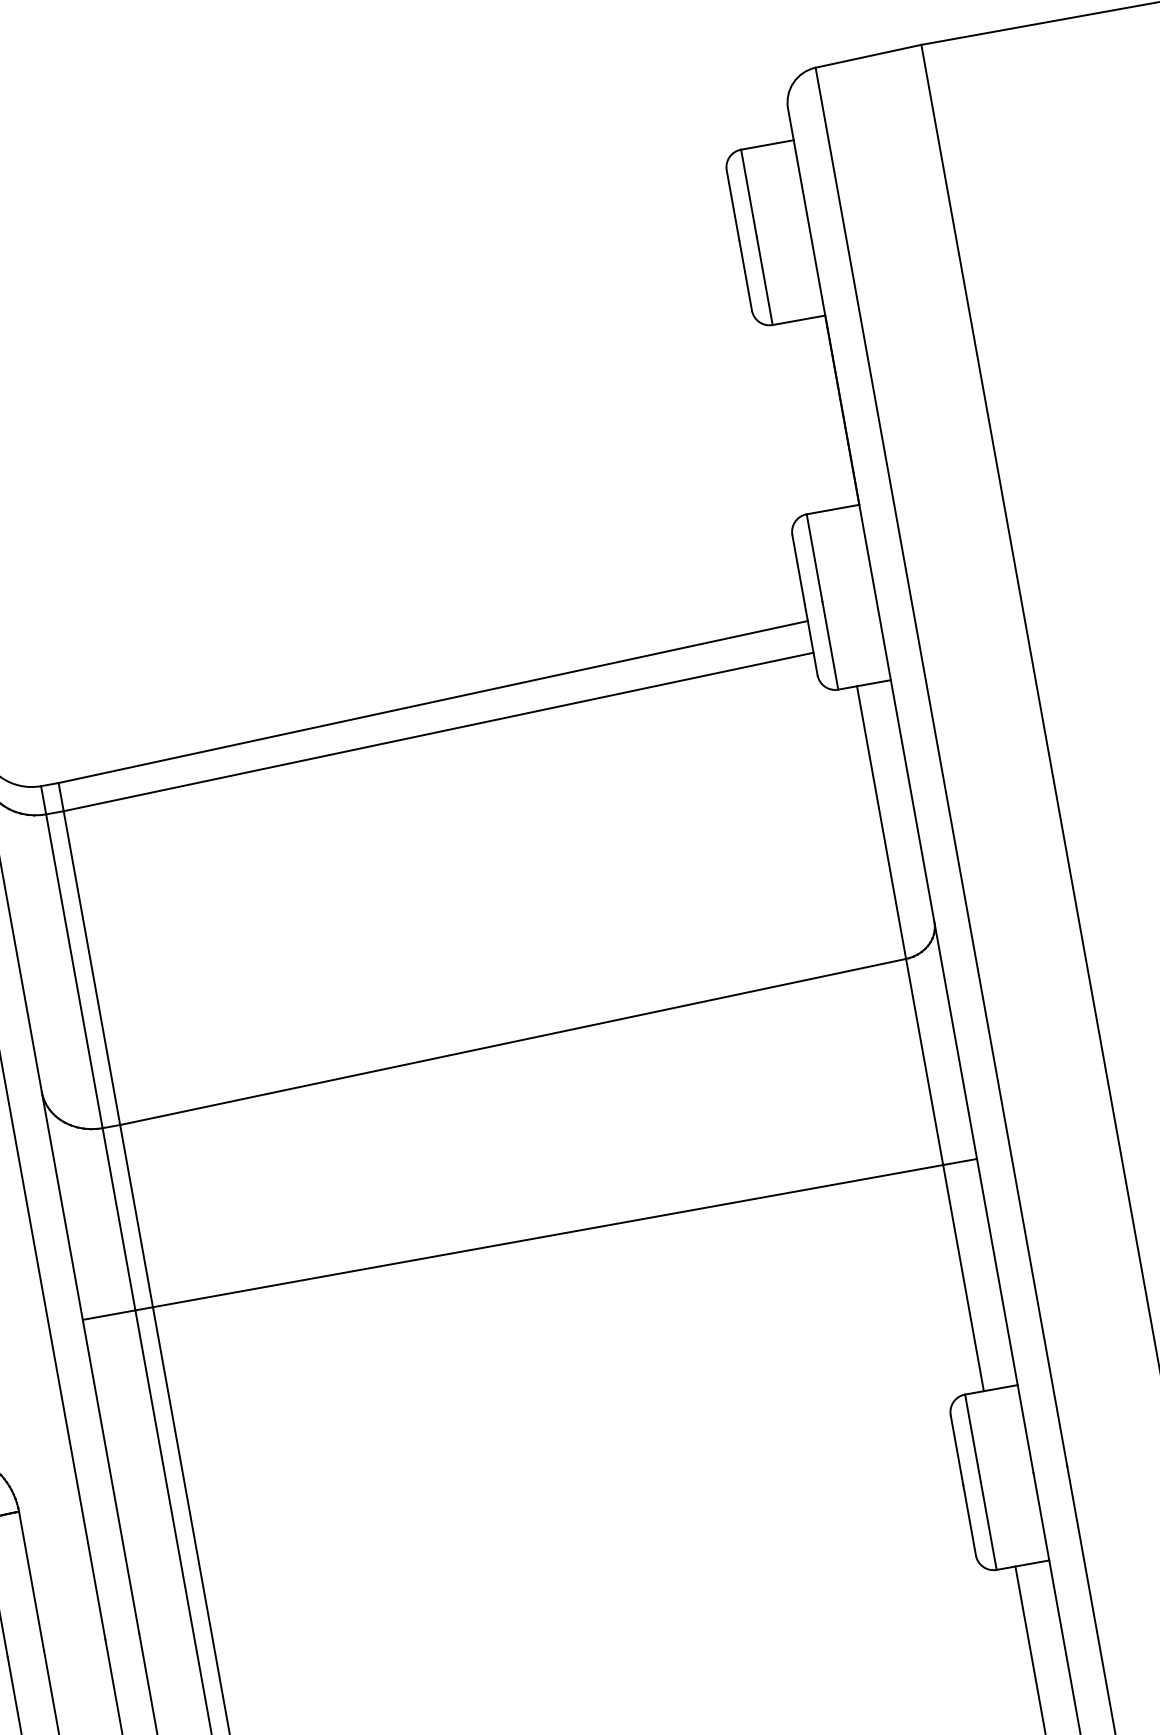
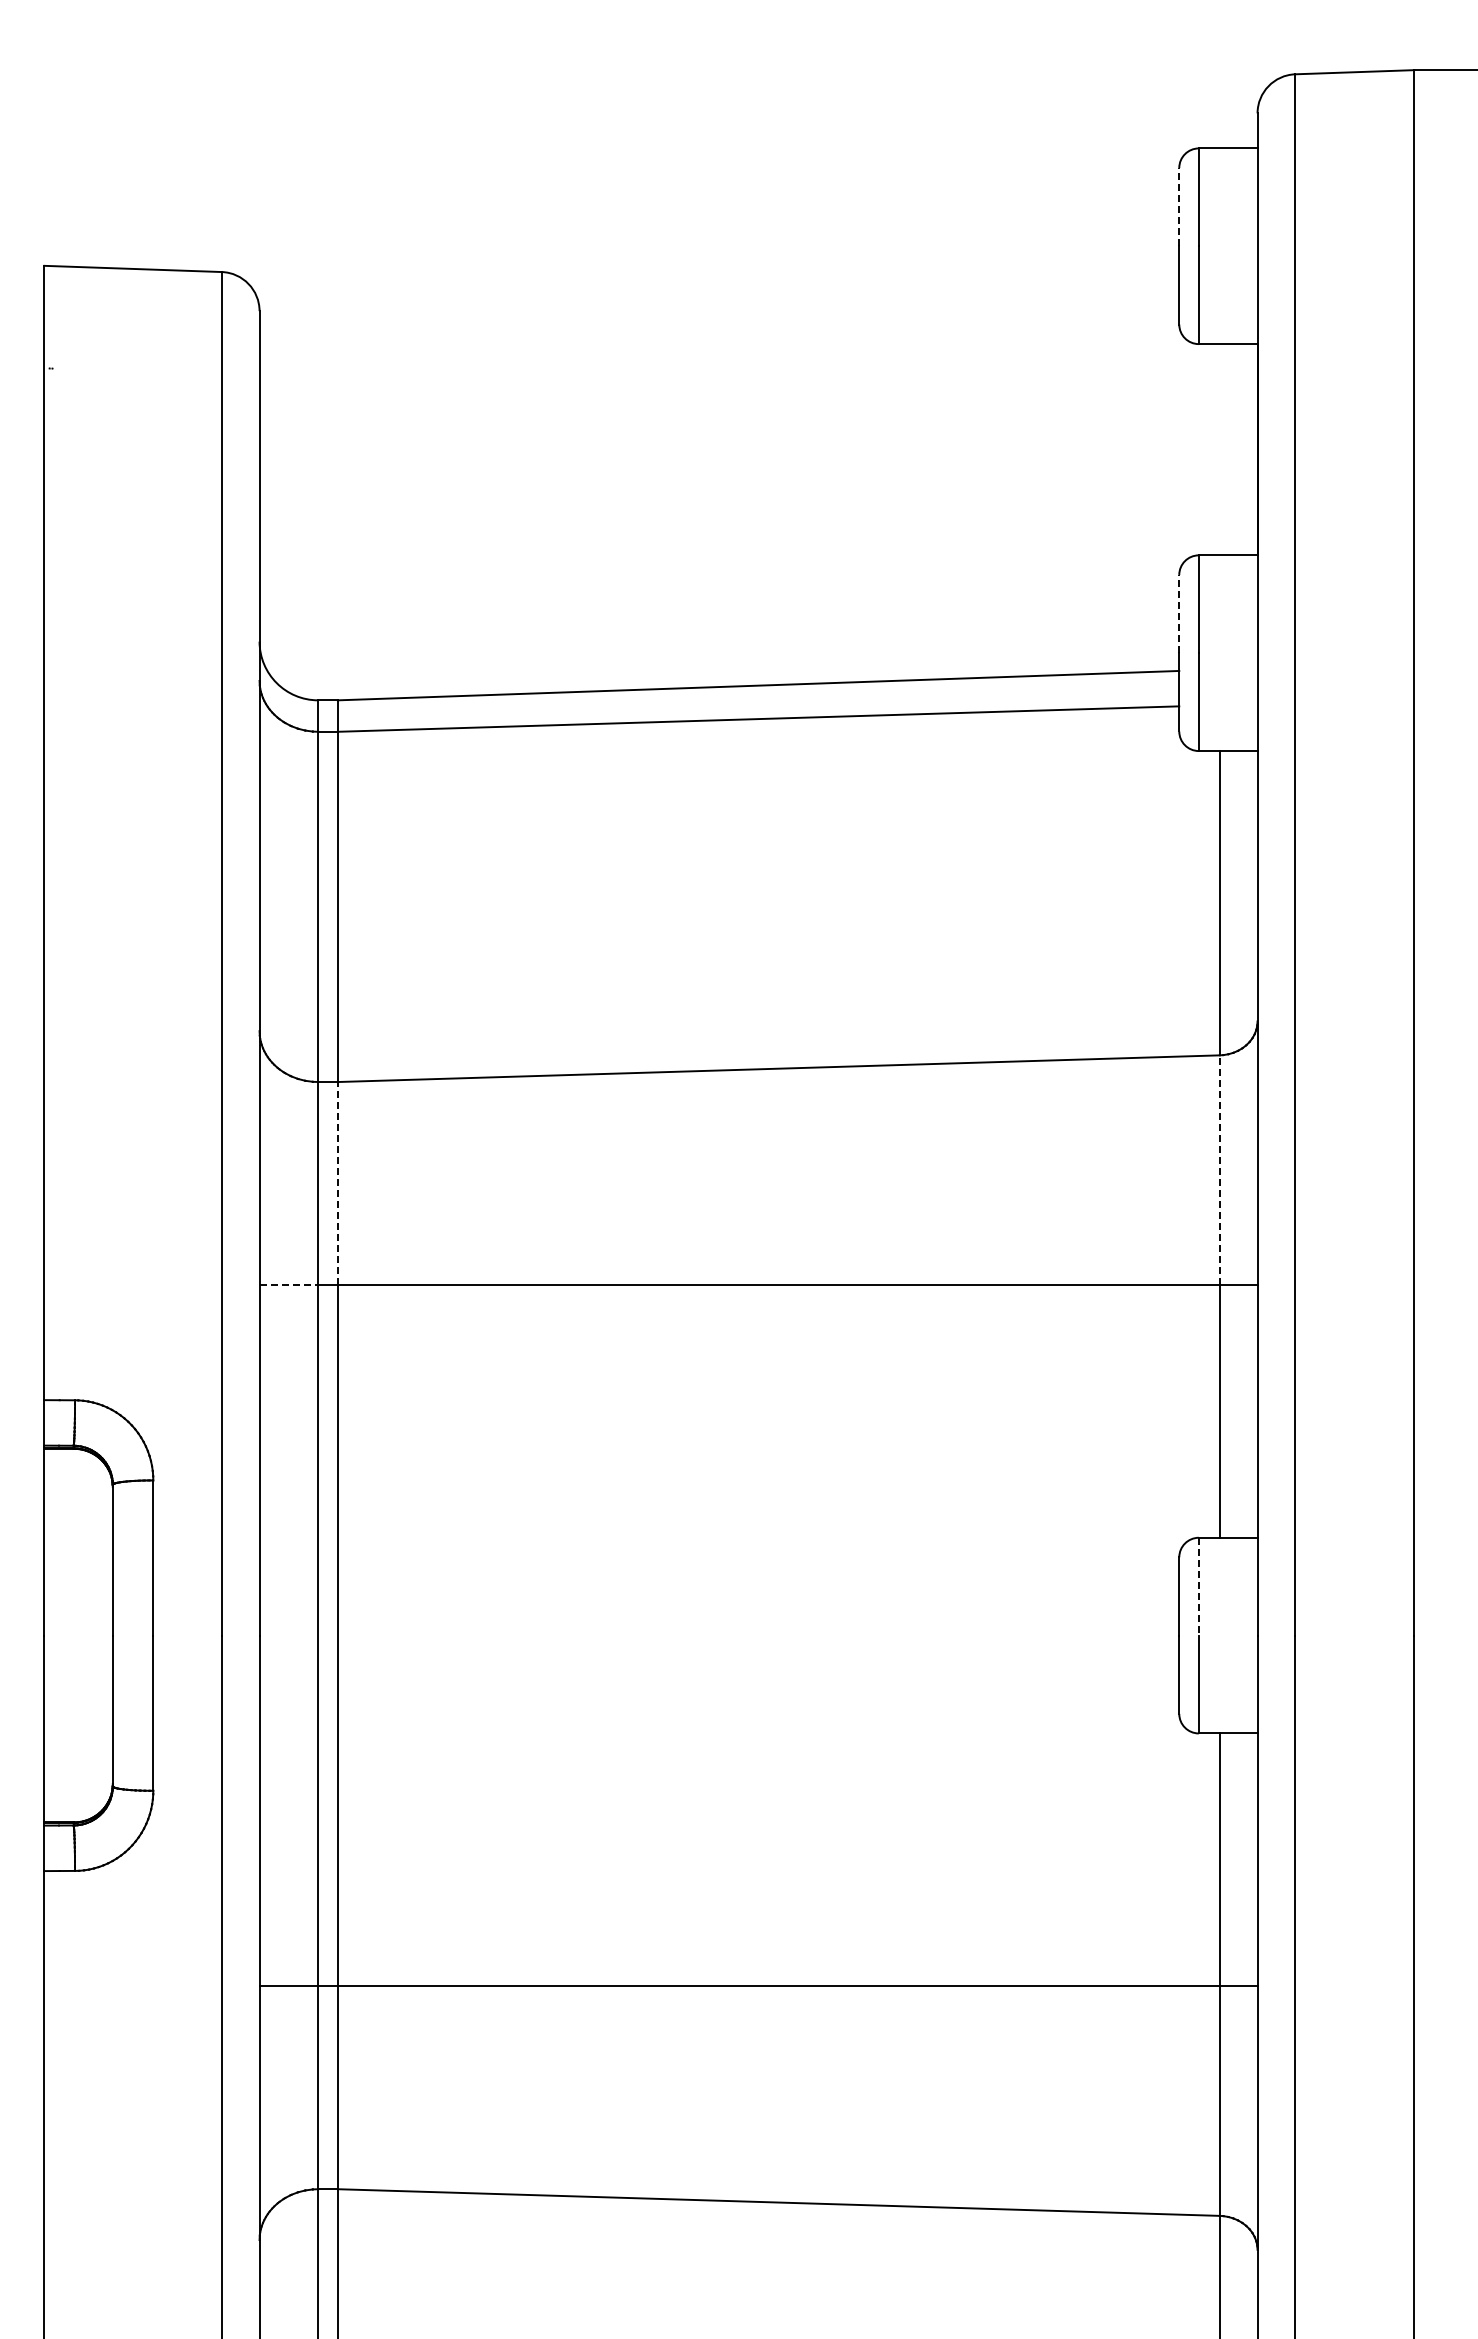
line: (733, 204) -> (1179, 206), solid -> dashed
line: (798, 569) -> (1179, 613), solid -> dashed
line: (924, 1061) -> (1219, 1169), solid -> dashed
line: (136, 1216) -> (337, 1183), solid -> dashed
line: (109, 1315) -> (289, 1285), solid -> dashed
line: (972, 1438) -> (1198, 1586), solid -> dashed

